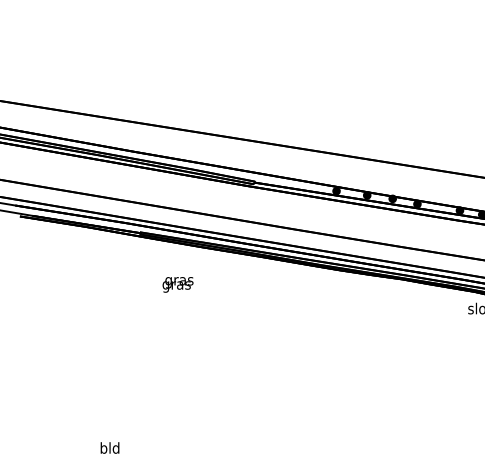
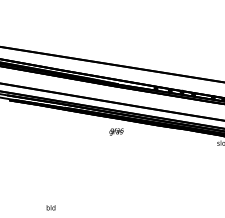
text: (177, 283) -> (116, 131), moved

